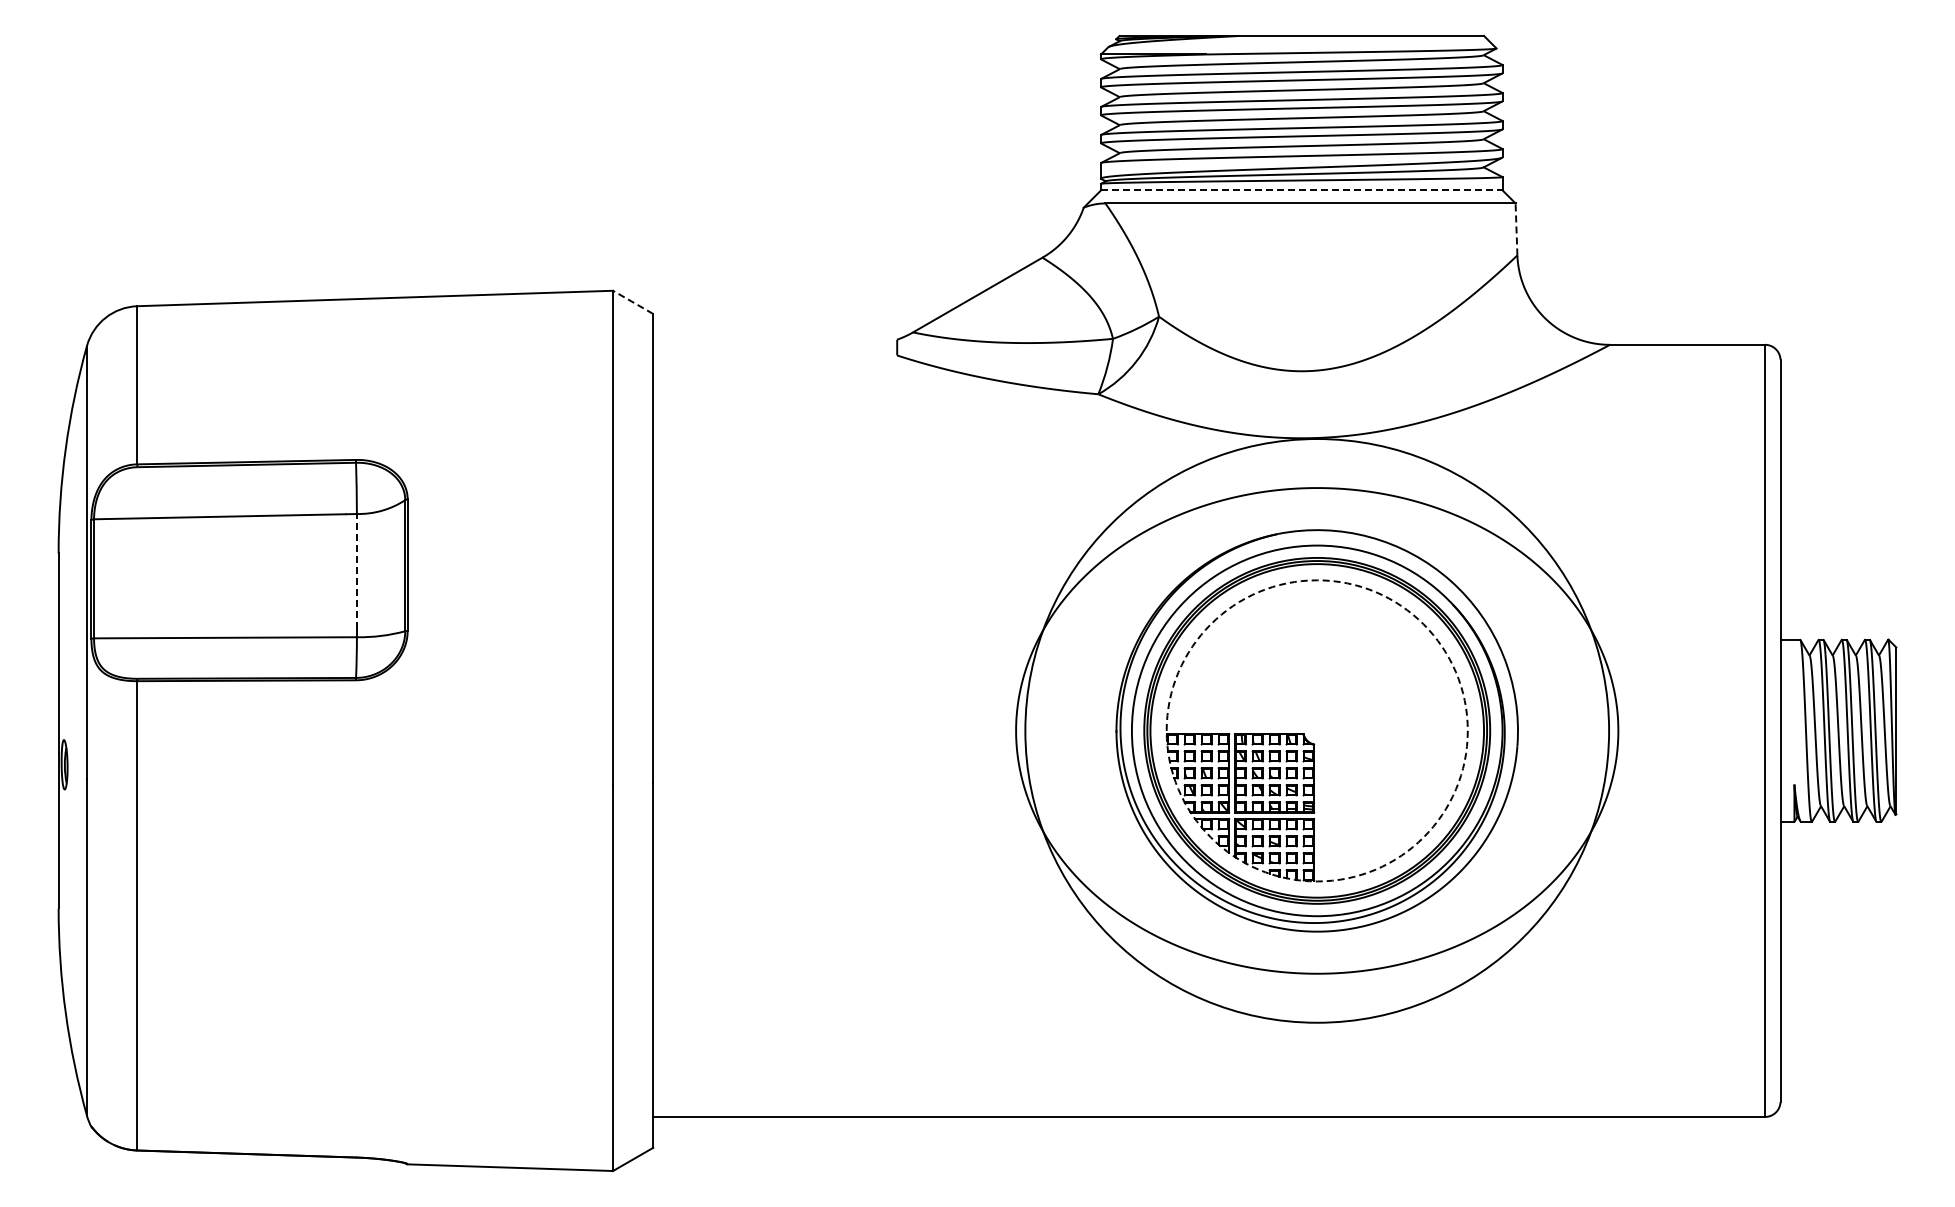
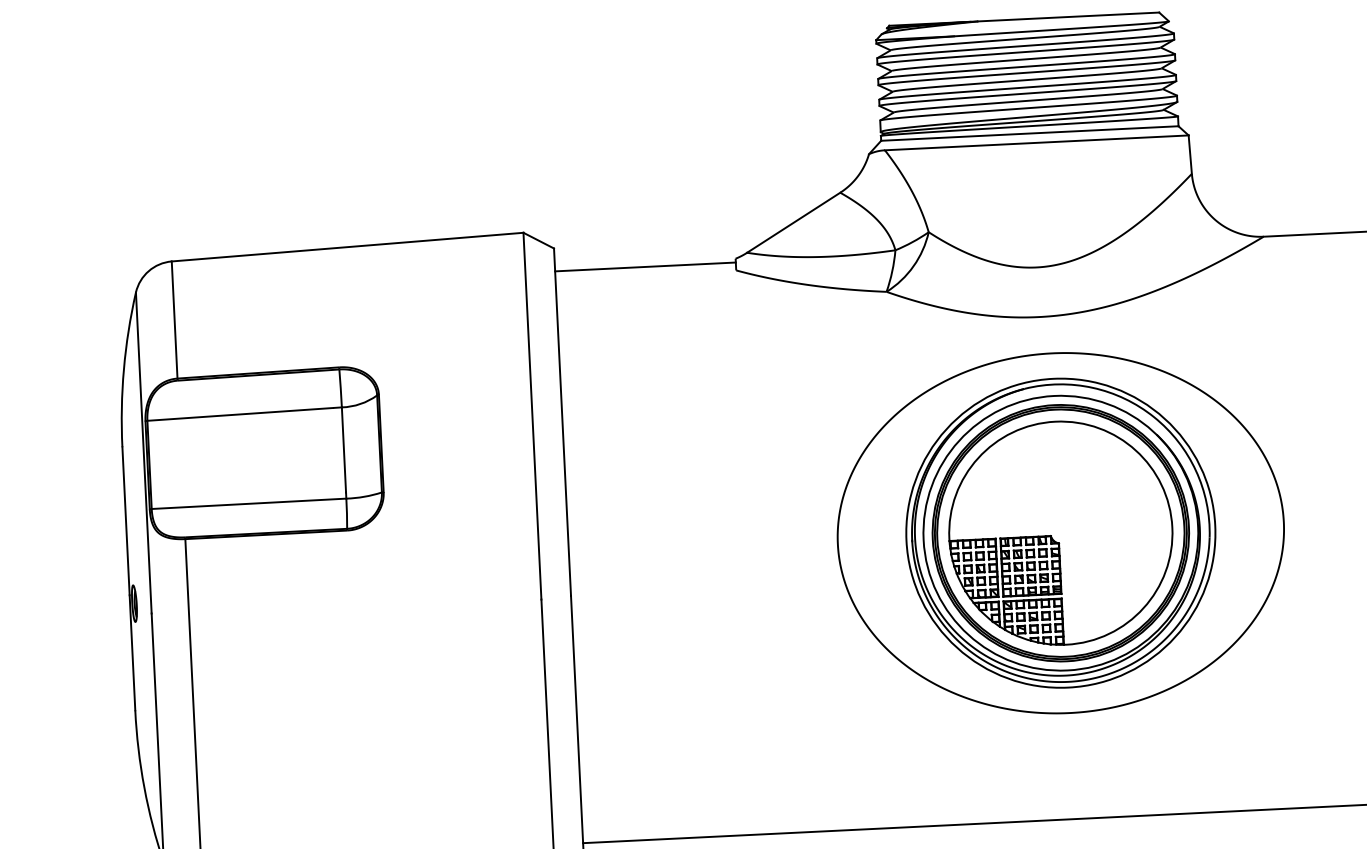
line: (1301, 190) -> (1029, 133), dashed -> solid
line: (1516, 228) -> (1190, 153), dashed -> solid
line: (632, 302) -> (538, 240), dashed -> solid
line: (775, 344) -> (645, 266), added
line: (356, 570) -> (343, 449), dashed -> solid
circle: (1316, 730) -> (1060, 532), dashed -> solid
circle: (1316, 730) -> (1060, 532), size x0.71

